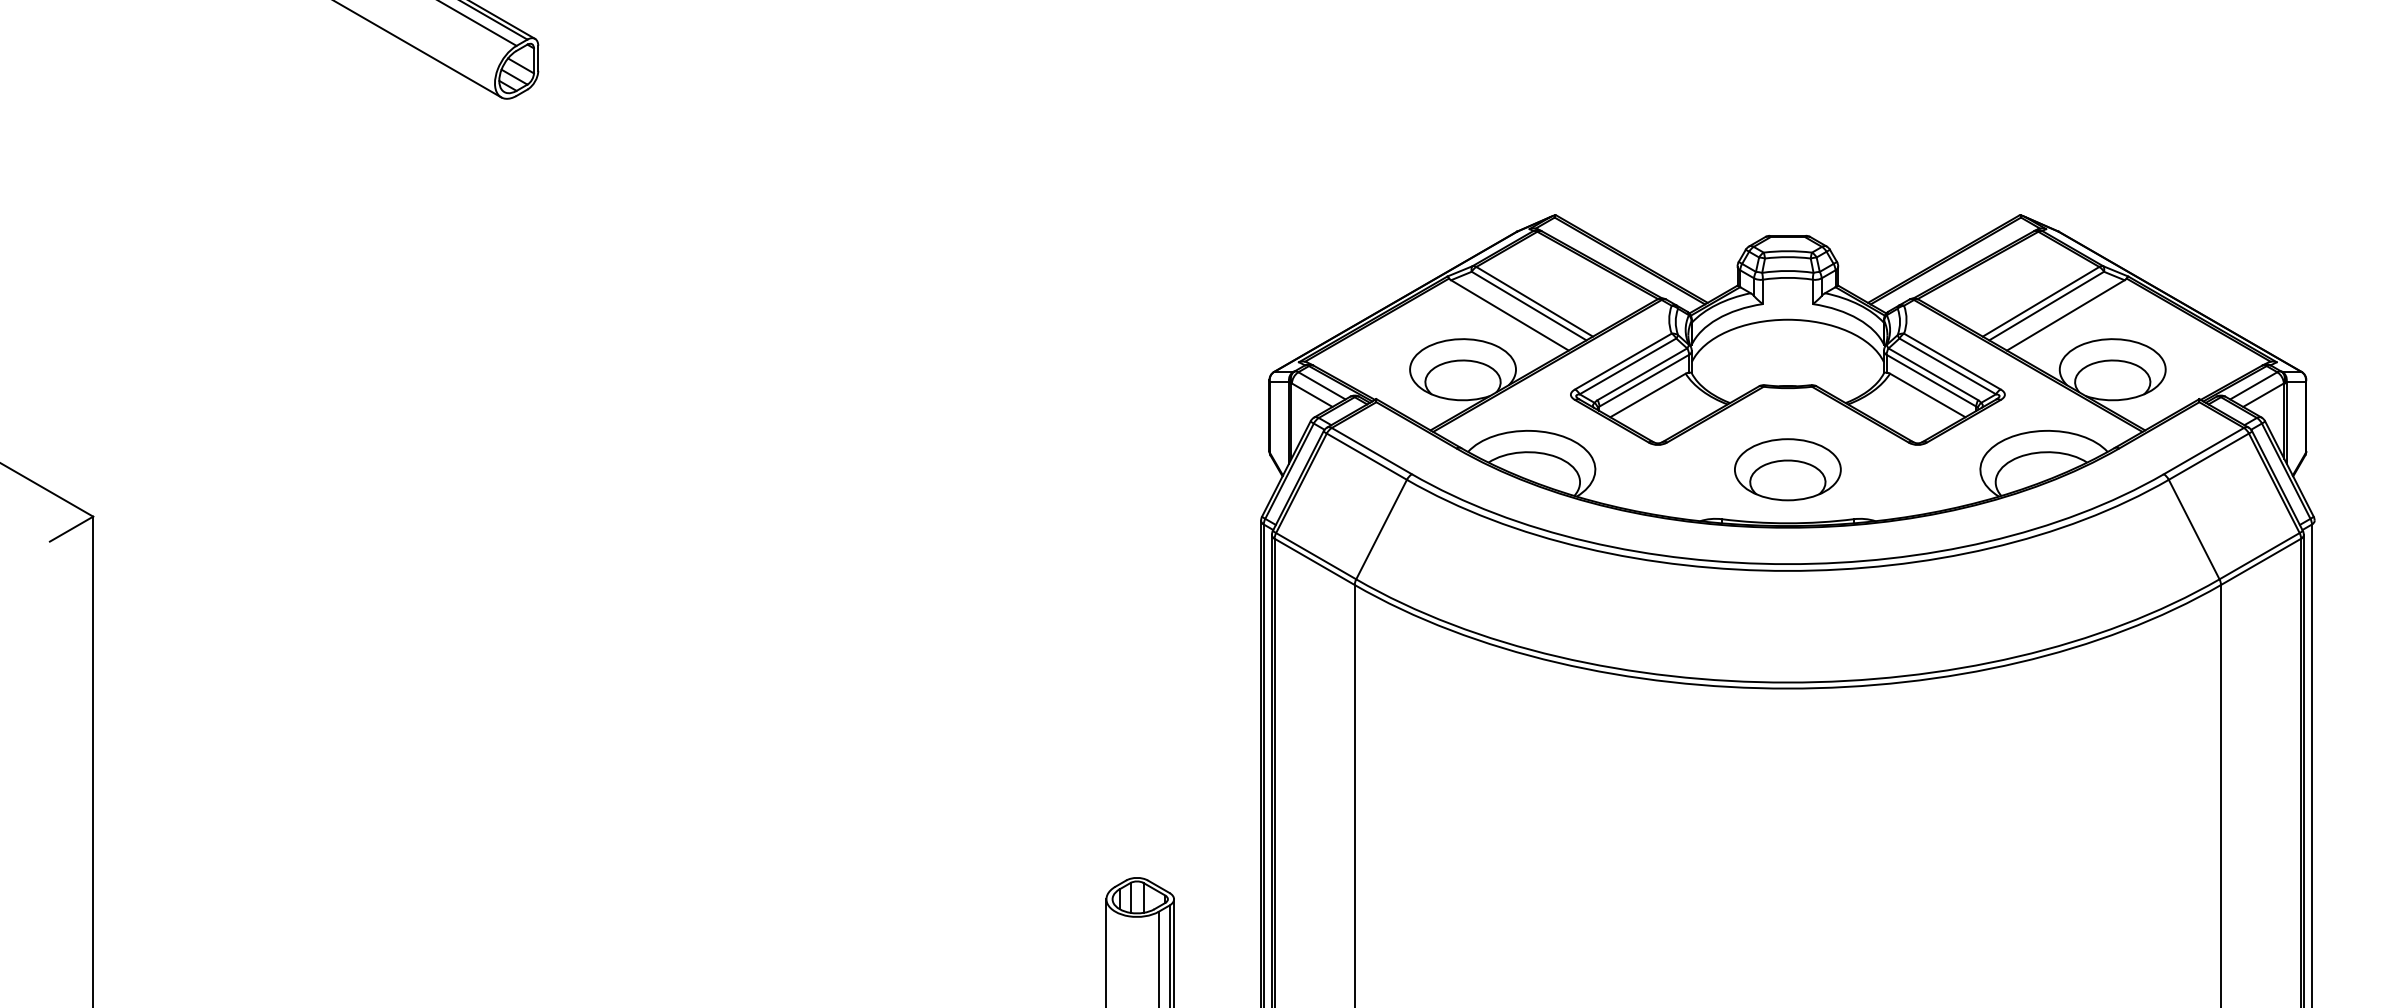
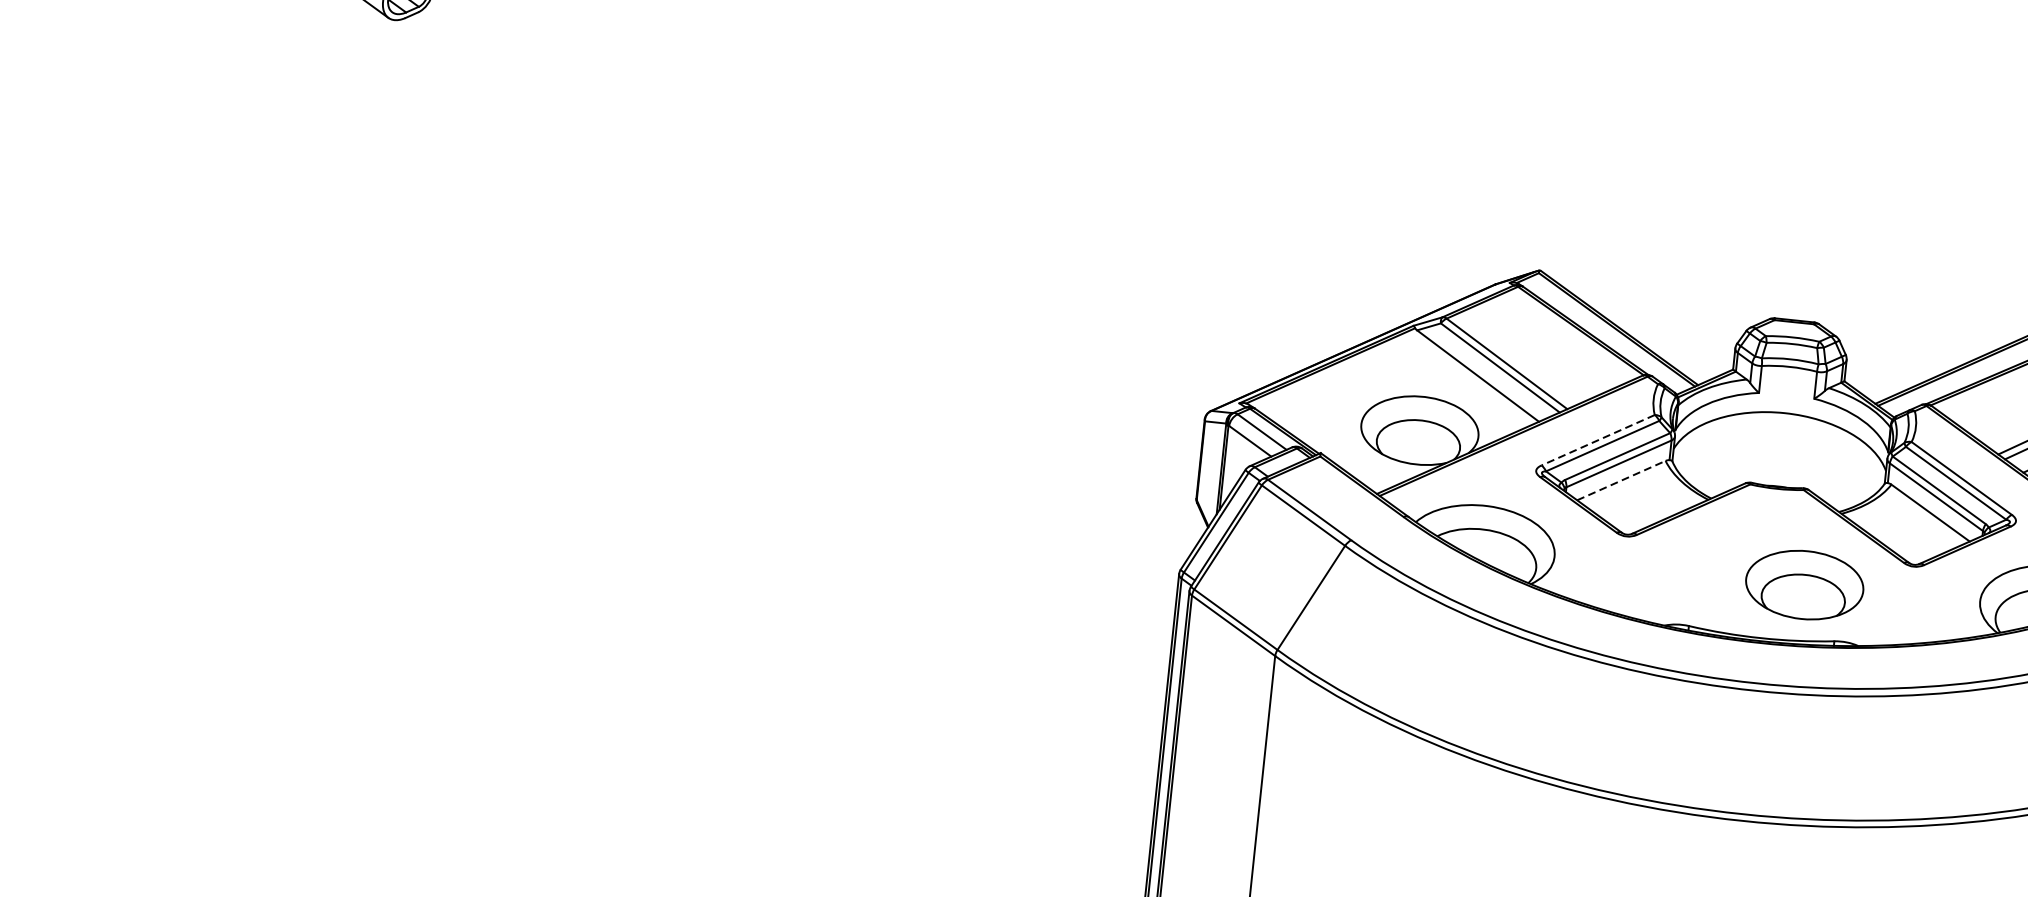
line: (1623, 361) -> (1598, 440), solid -> dashed
line: (1648, 395) -> (1621, 480), solid -> dashed
part: (1787, 469) -> (1804, 584), moved

